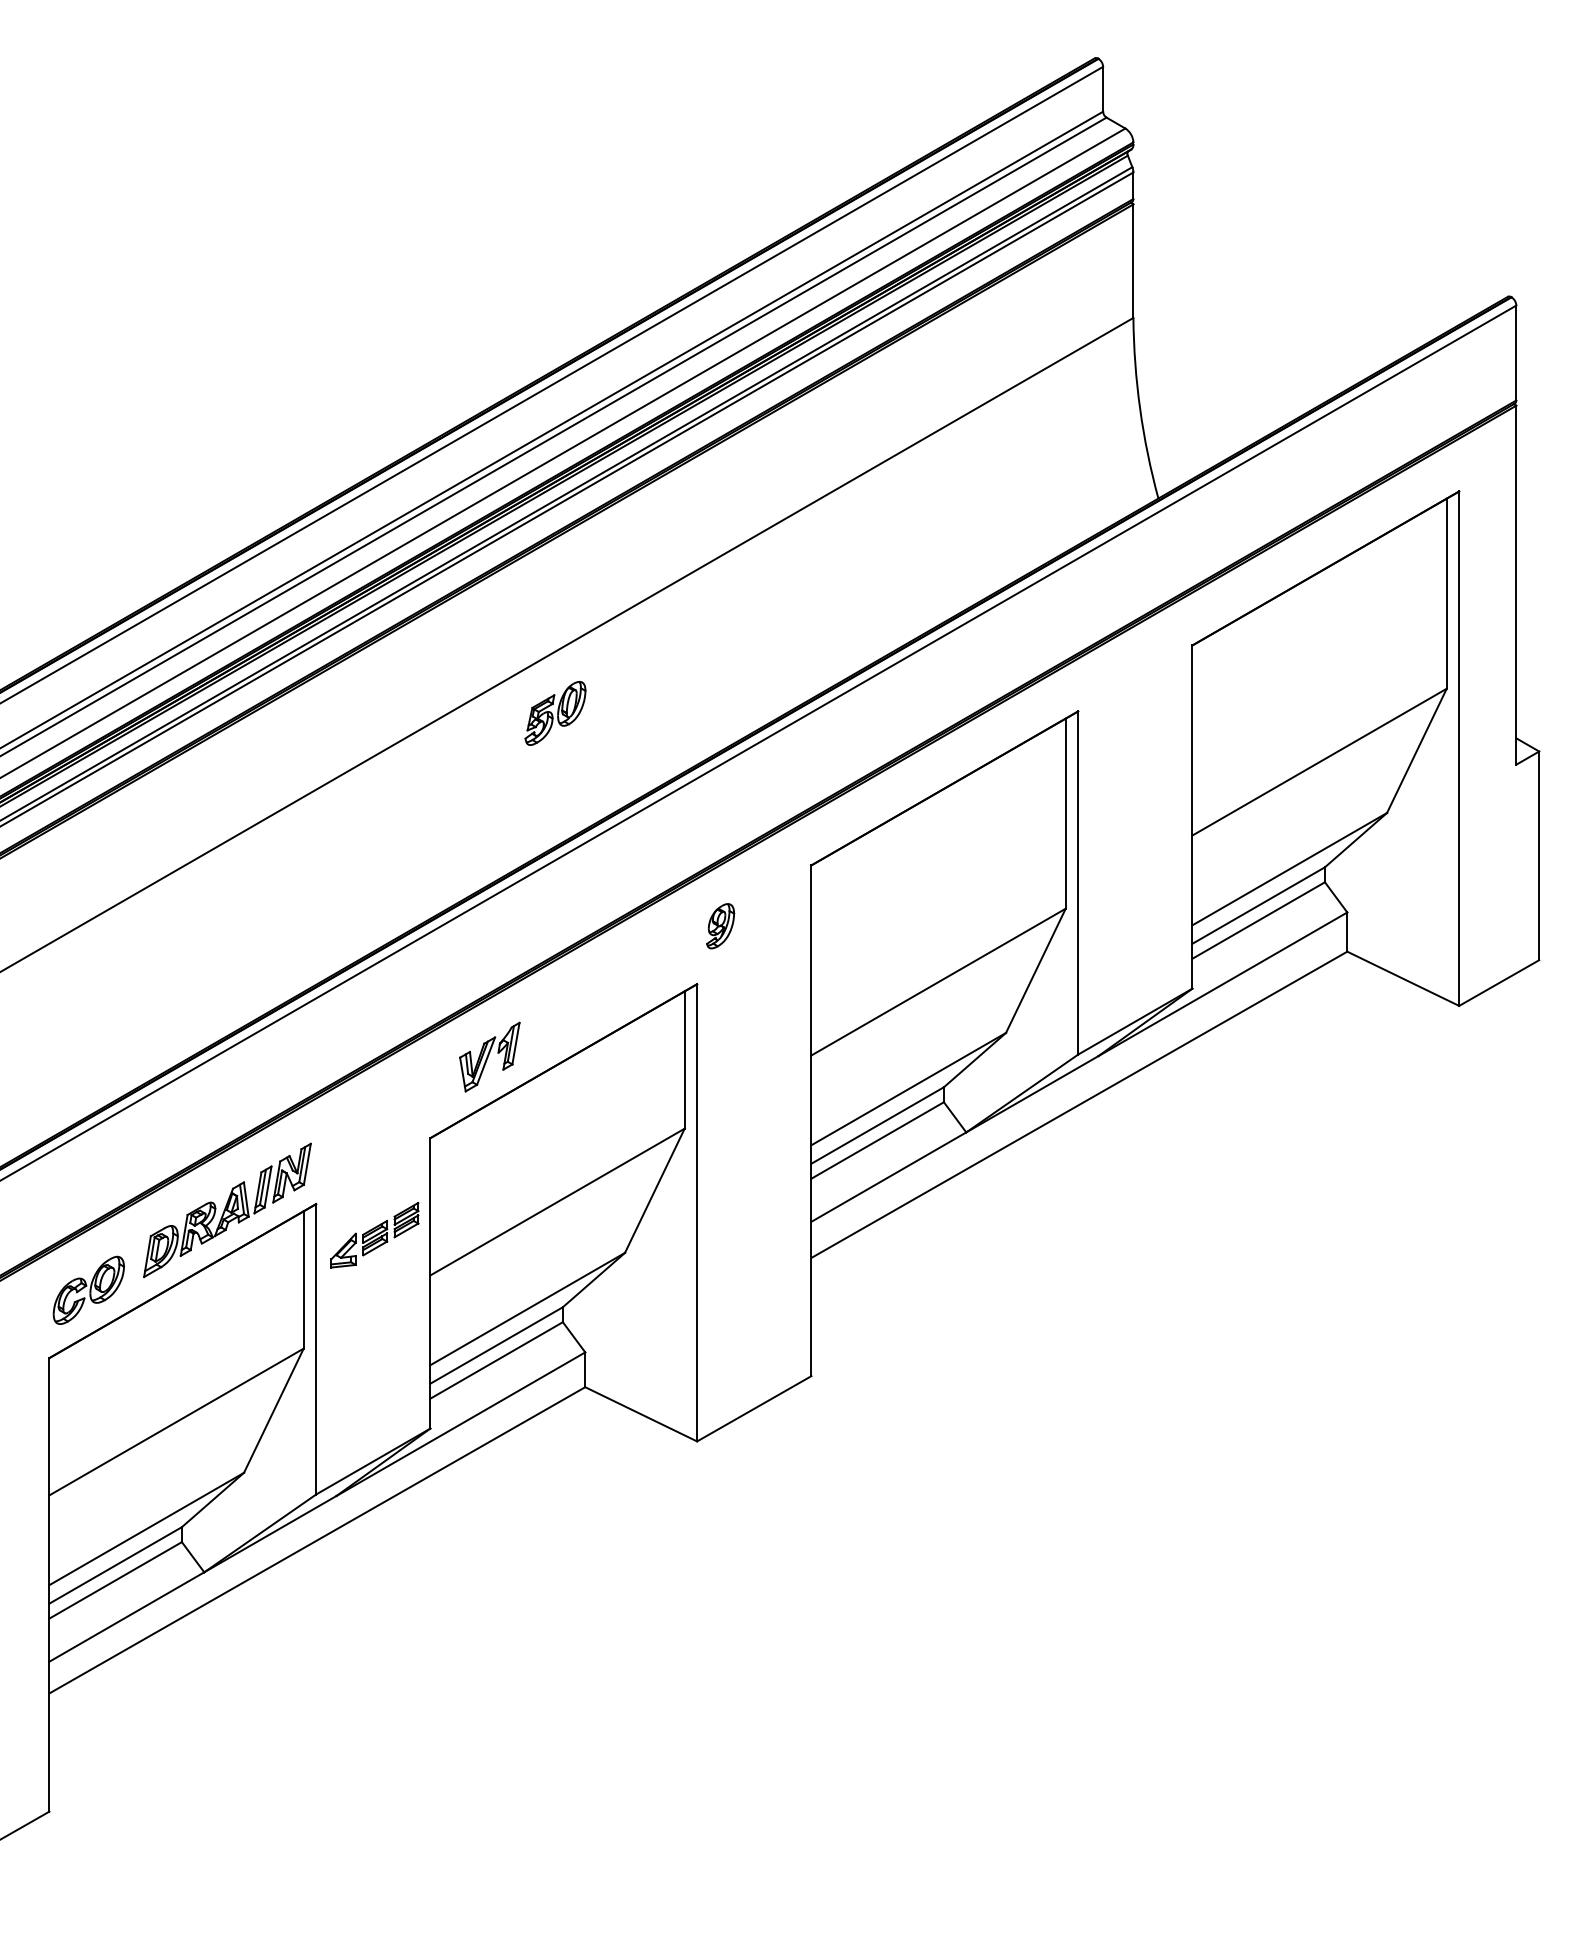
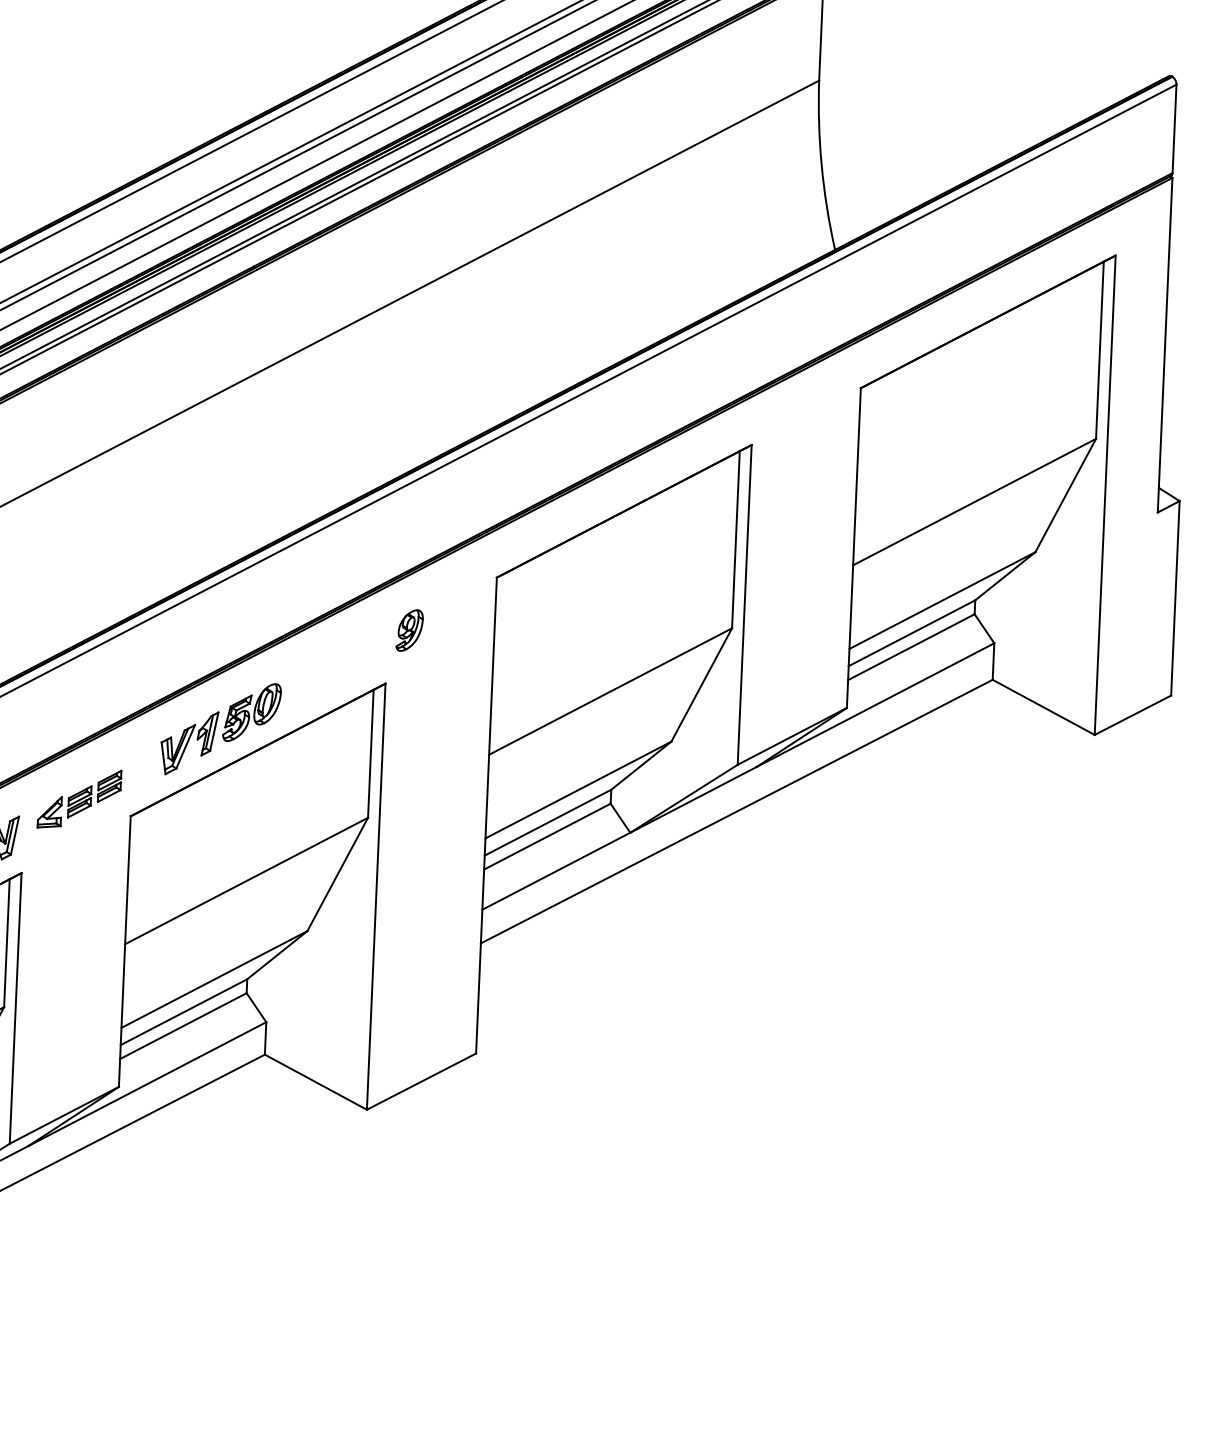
part: (555, 713) -> (252, 712), moved
part: (374, 1234) -> (79, 798), moved

